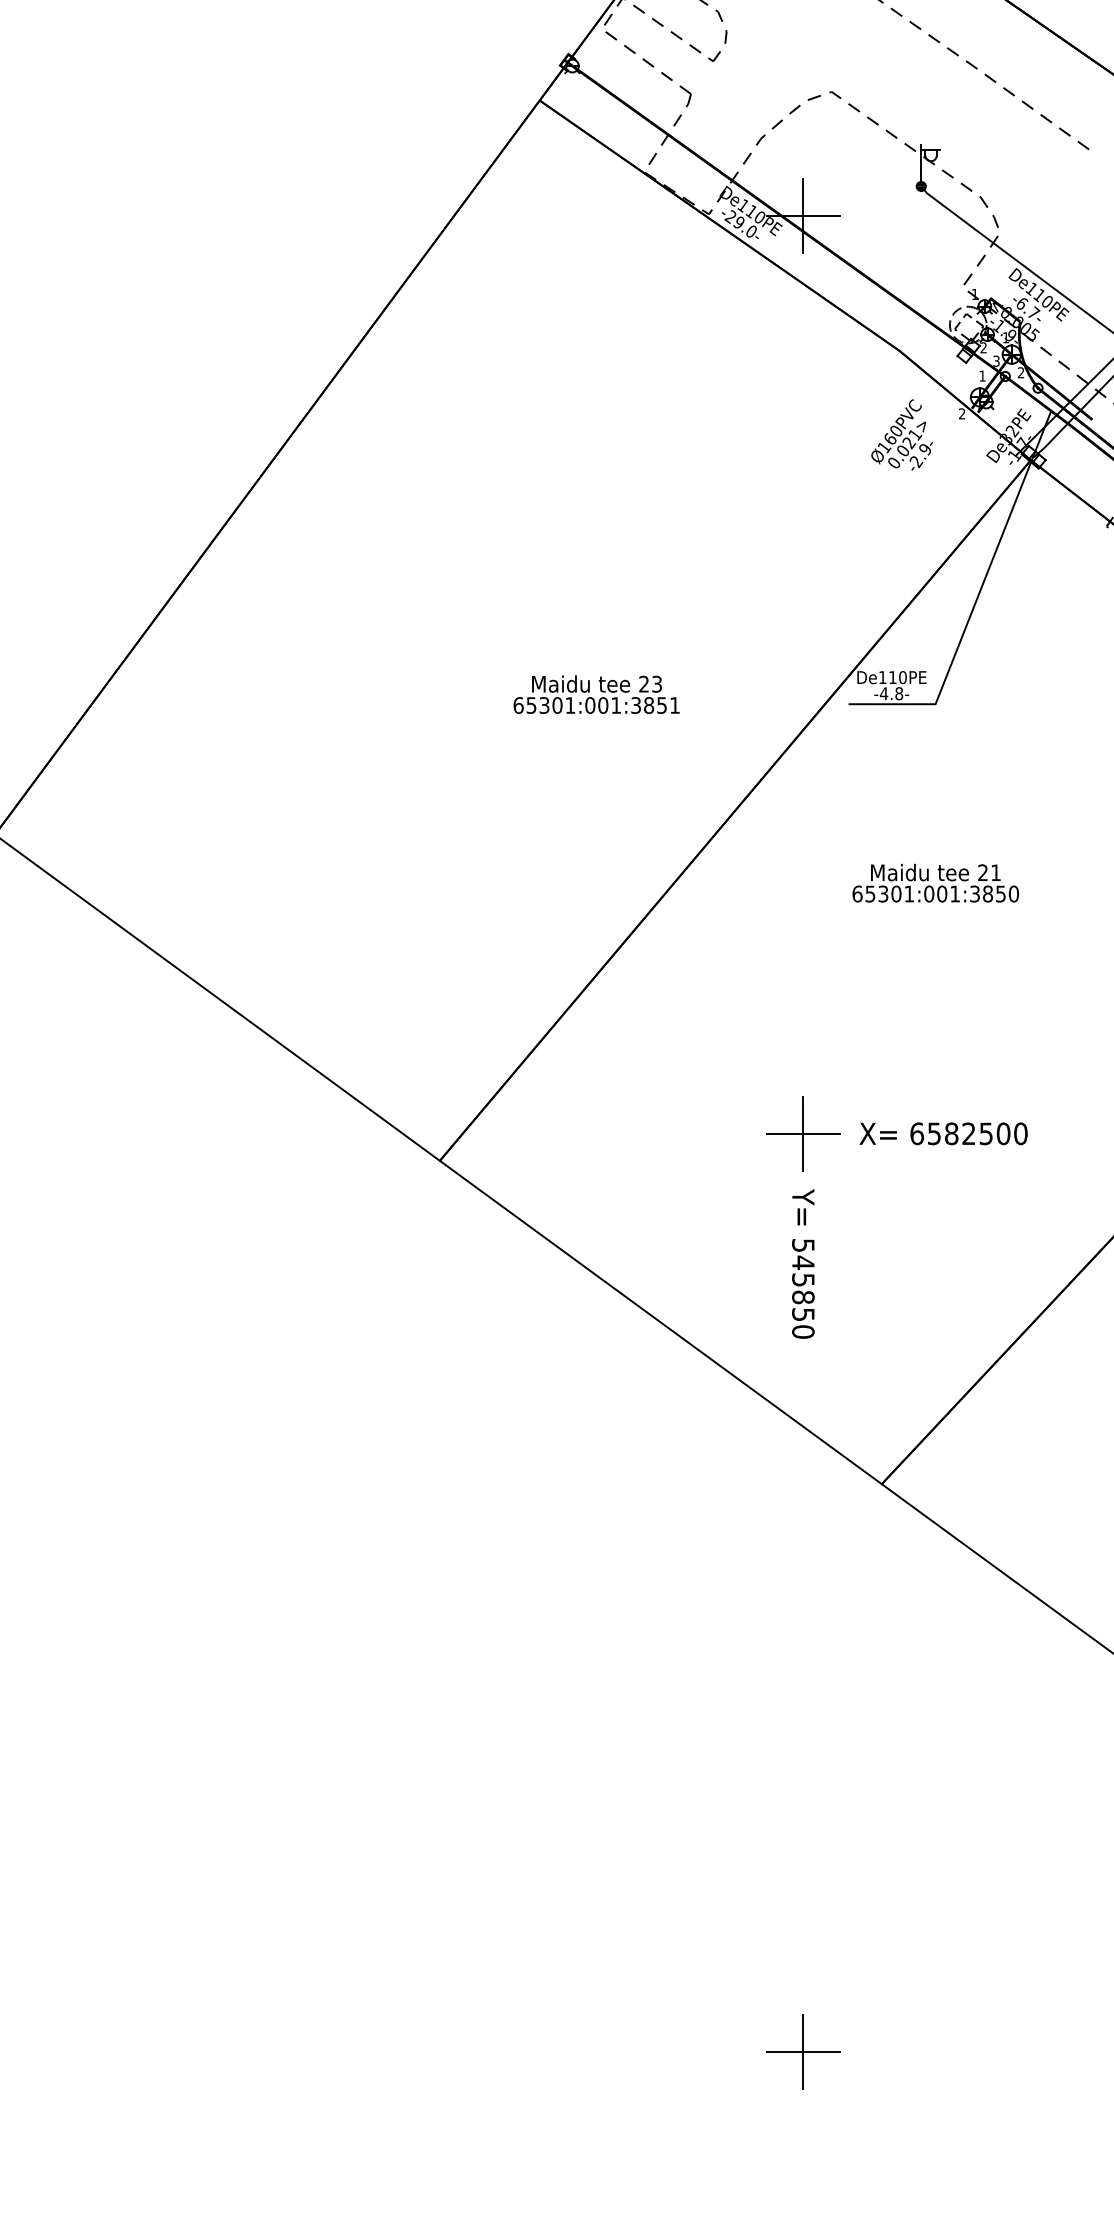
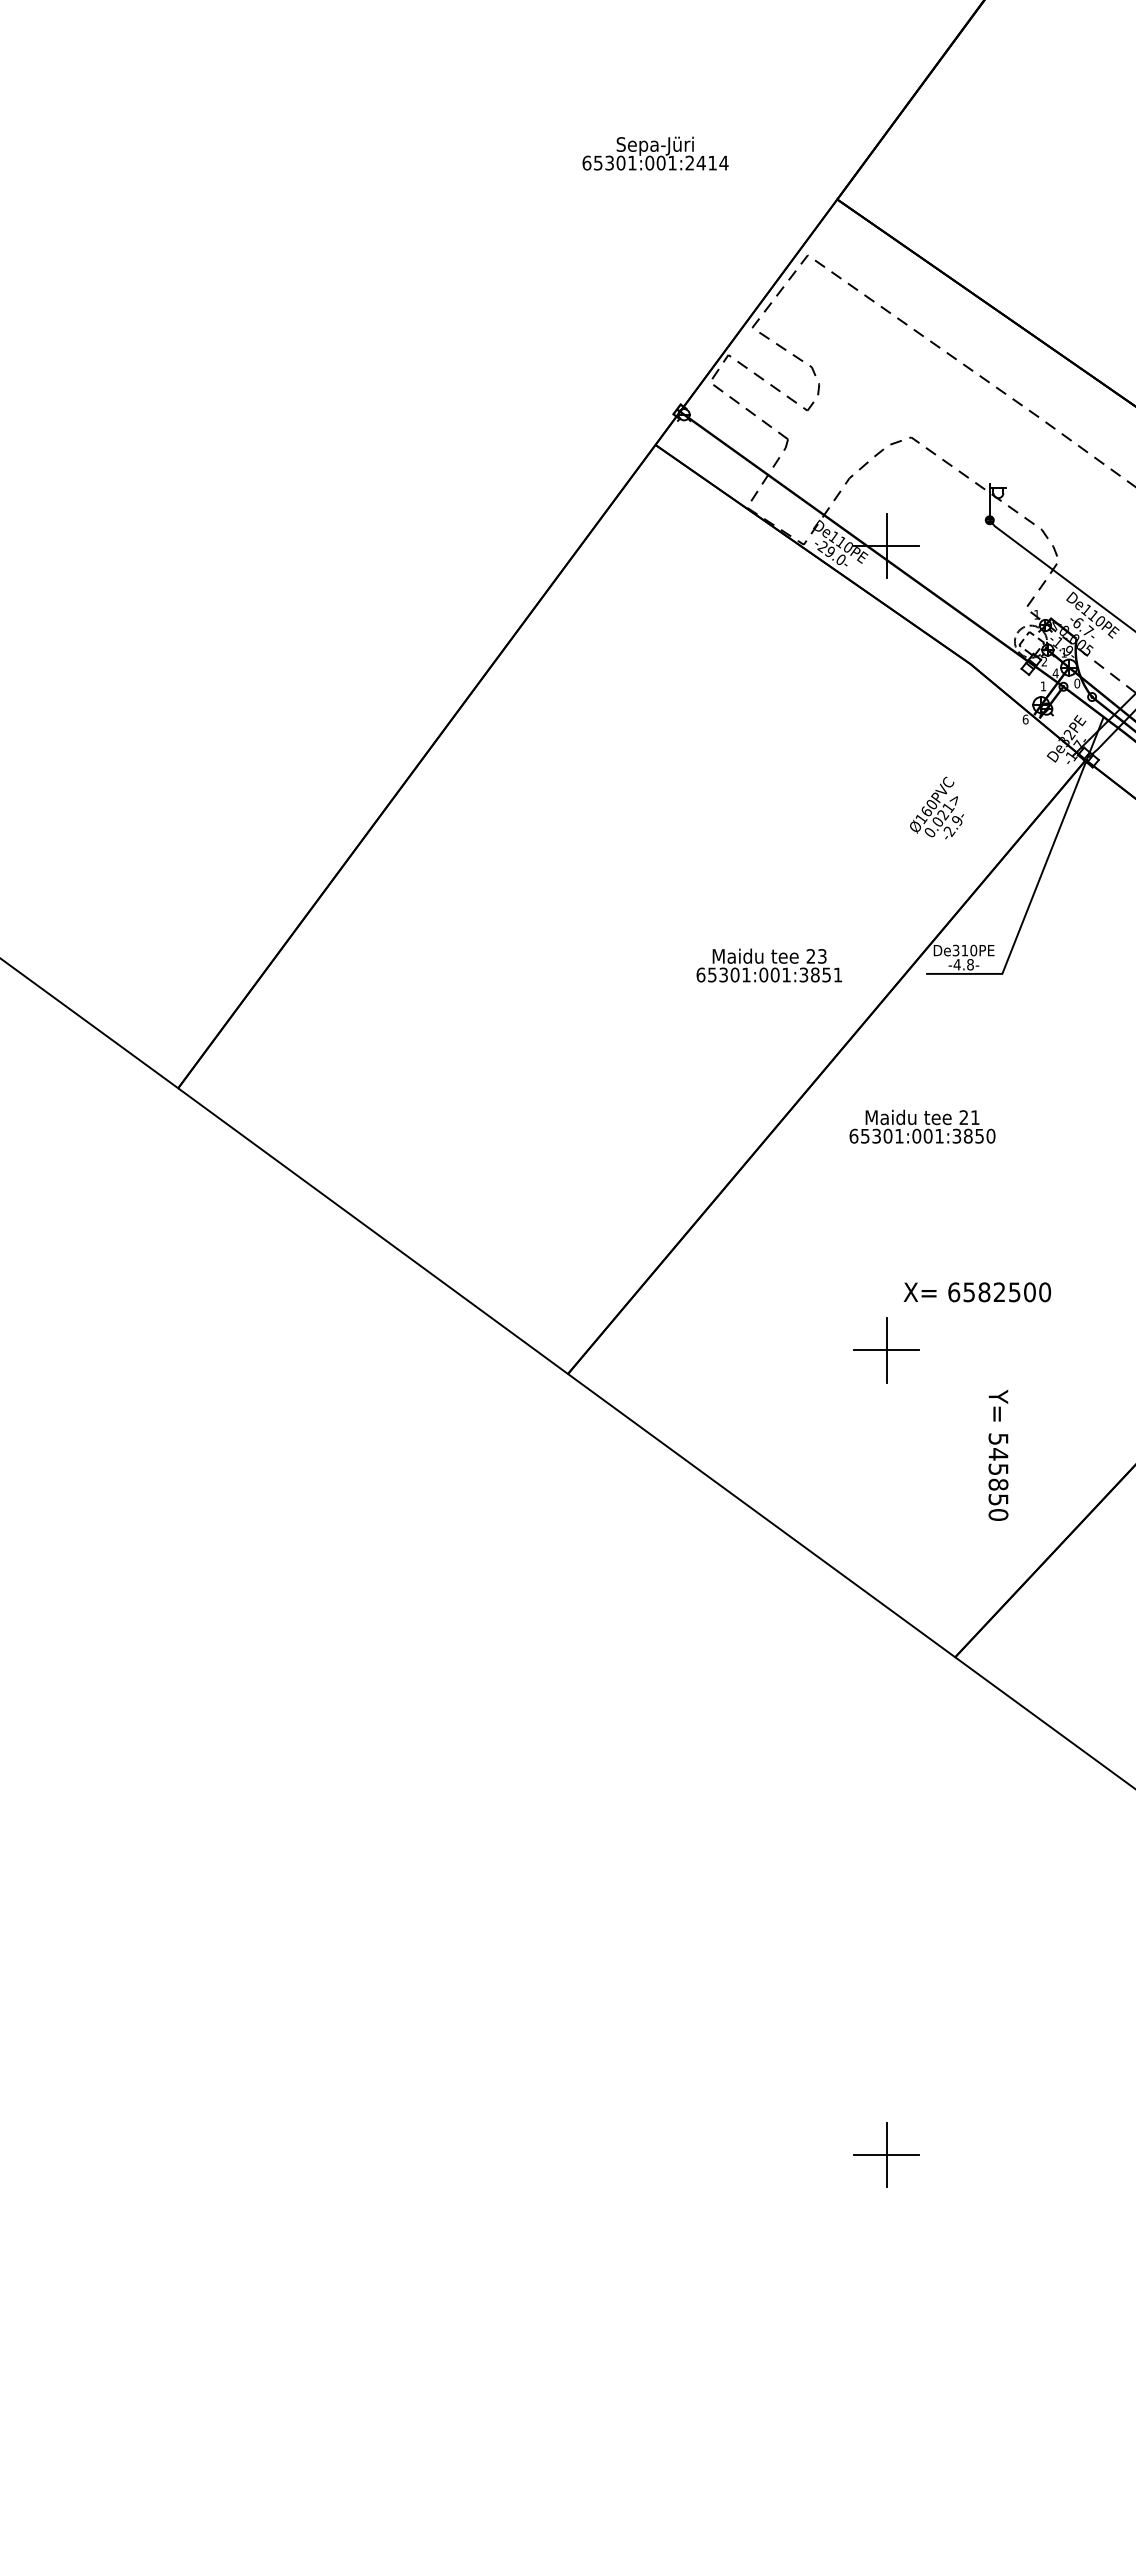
text: (996, 361) -> (1055, 673), 3 -> 4
text: (1021, 372) -> (1077, 683), 2 -> 0
text: (962, 413) -> (1025, 719), 2 -> 6
text: (901, 434) -> (936, 807), moved
text: (882, 677) -> (955, 950), De110PE -> De310PE
text: (596, 694) -> (769, 965), moved
text: (935, 882) -> (922, 1126), moved
text: (943, 1134) -> (977, 1292), moved
text: (803, 1264) -> (998, 1455), moved

